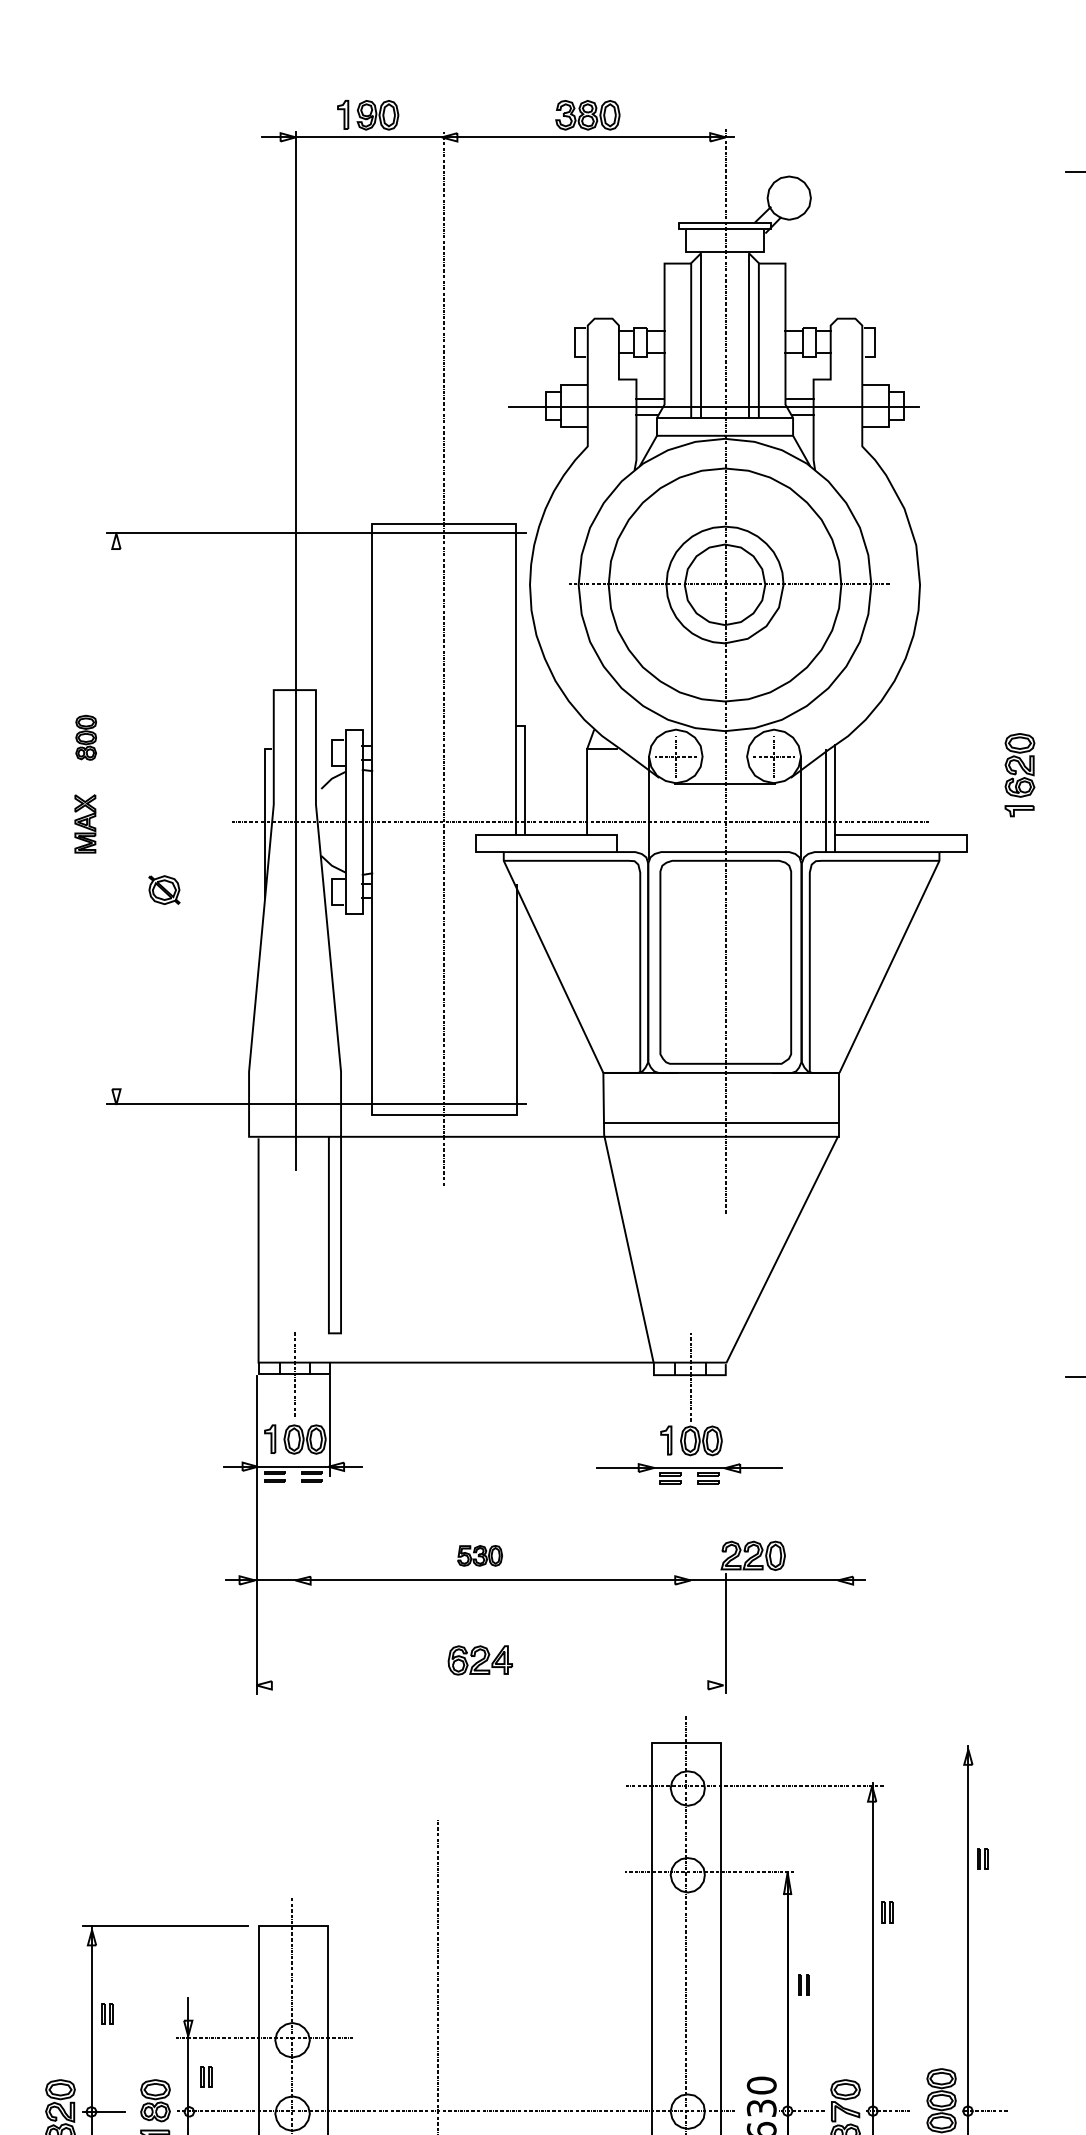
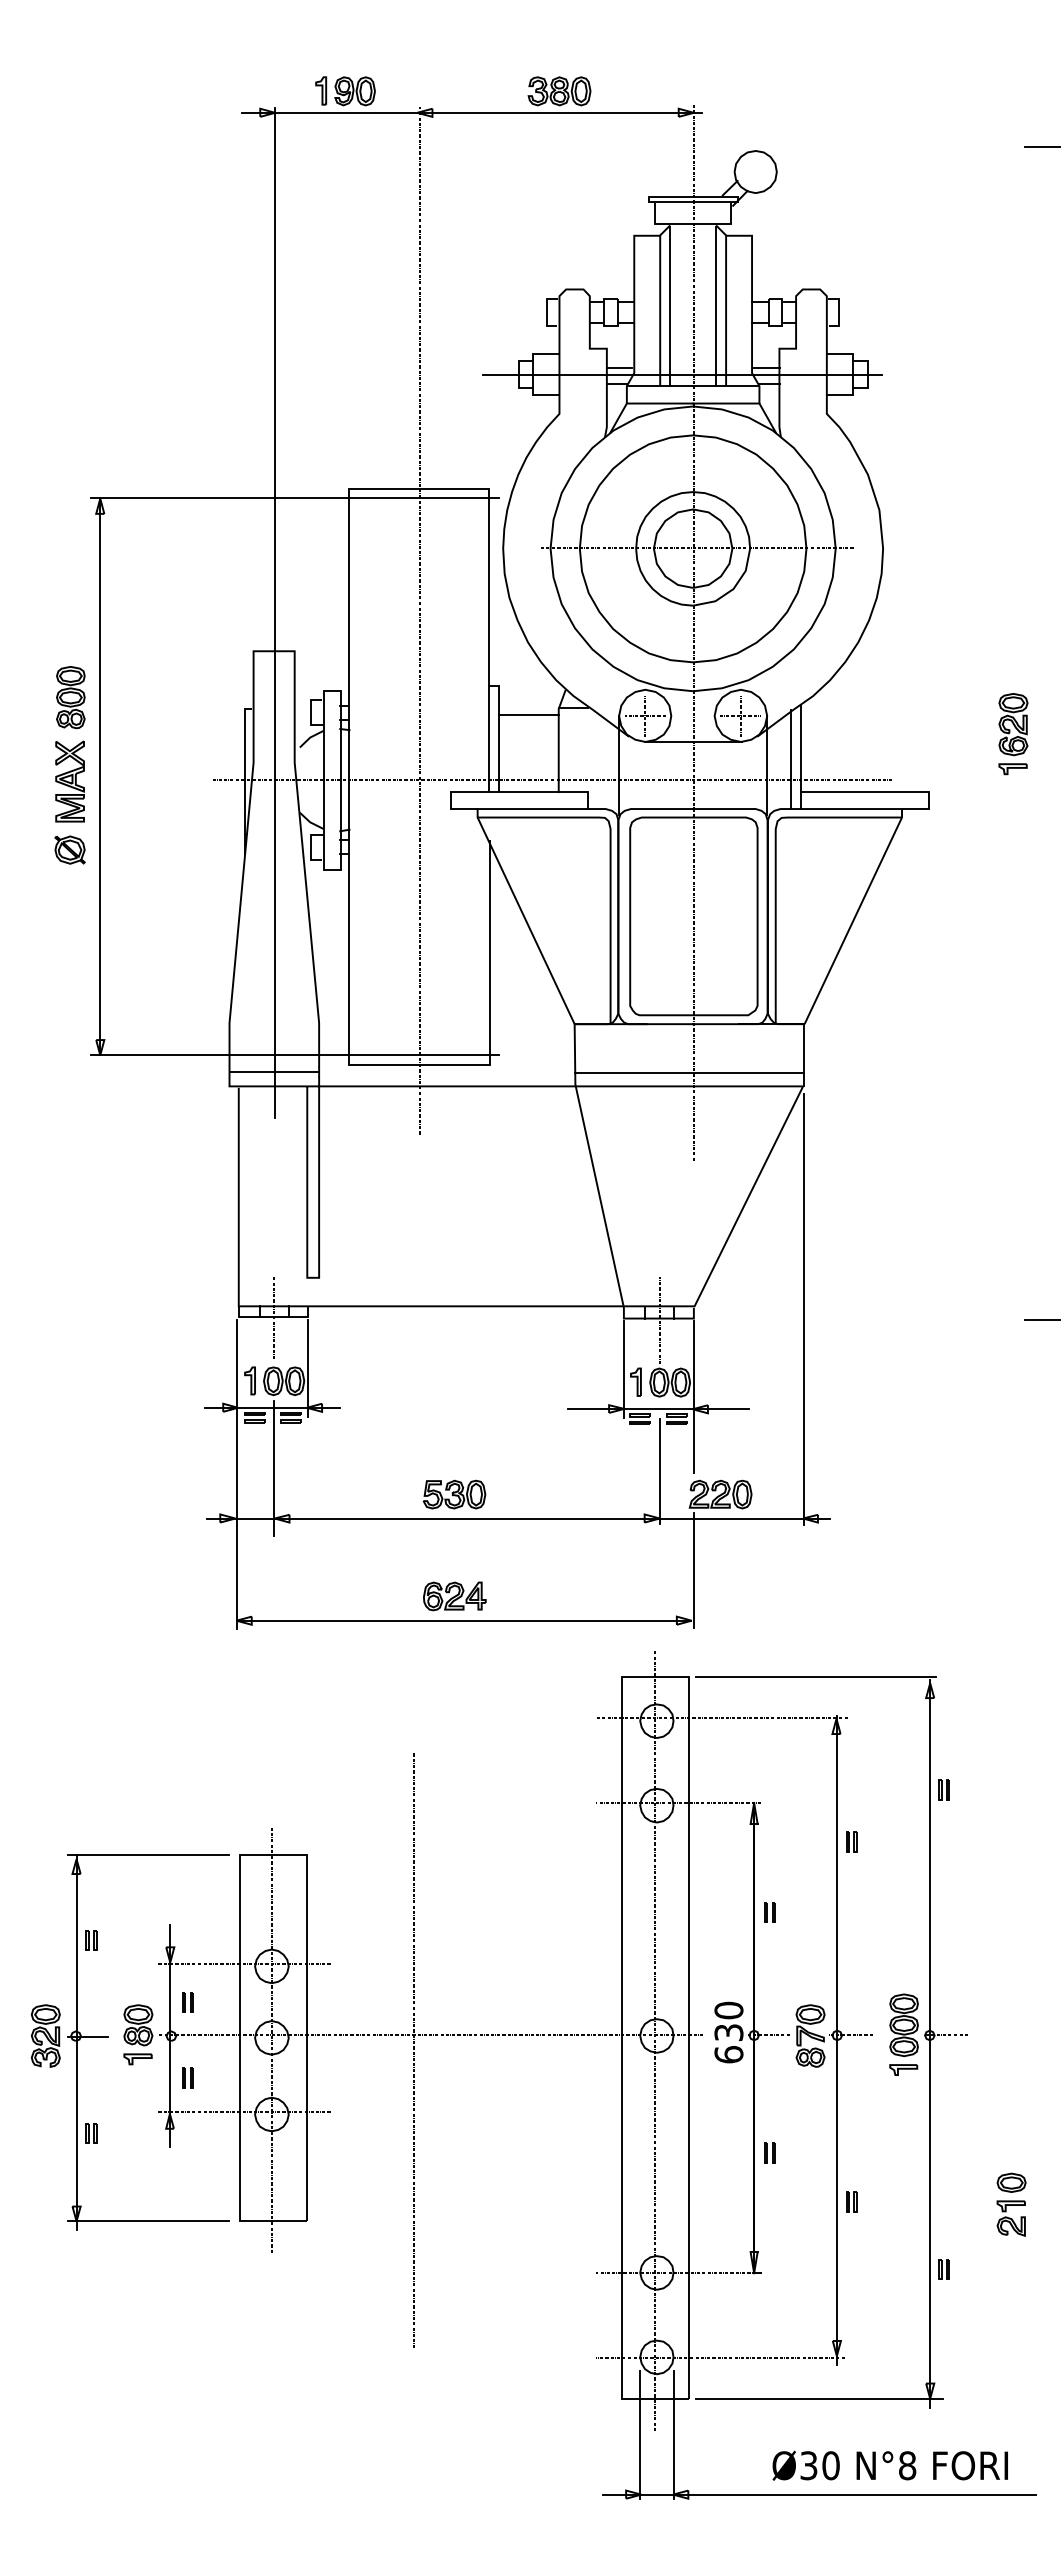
part: (85, 737) -> (70, 697), size x1.43
line: (555, 756) -> (528, 715), added
part: (1020, 775) -> (1013, 734), moved
line: (116, 818) -> (100, 776), added
part: (84, 823) -> (69, 781), size x1.43
part: (163, 889) -> (69, 849), moved
line: (294, 1122) -> (273, 1072), added
line: (838, 1365) -> (803, 1309), added
line: (653, 1427) -> (623, 1369), added
line: (726, 1455) -> (694, 1396), added
line: (295, 1529) -> (274, 1468), added
line: (690, 1532) -> (659, 1471), added
part: (480, 1555) -> (454, 1494), size x1.43
line: (490, 1685) -> (464, 1620), added
line: (851, 1743) -> (816, 1677), added

